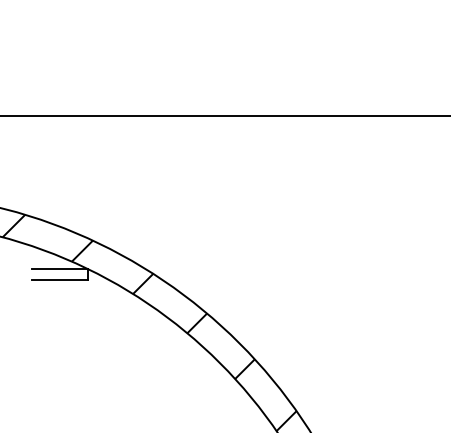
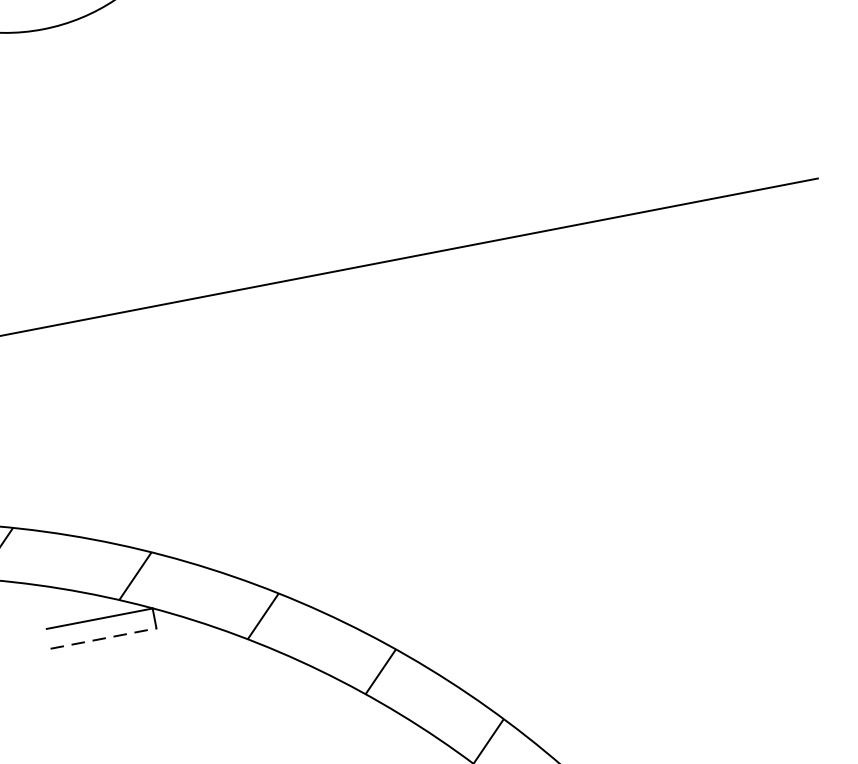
line: (60, 279) -> (104, 638), solid -> dashed

